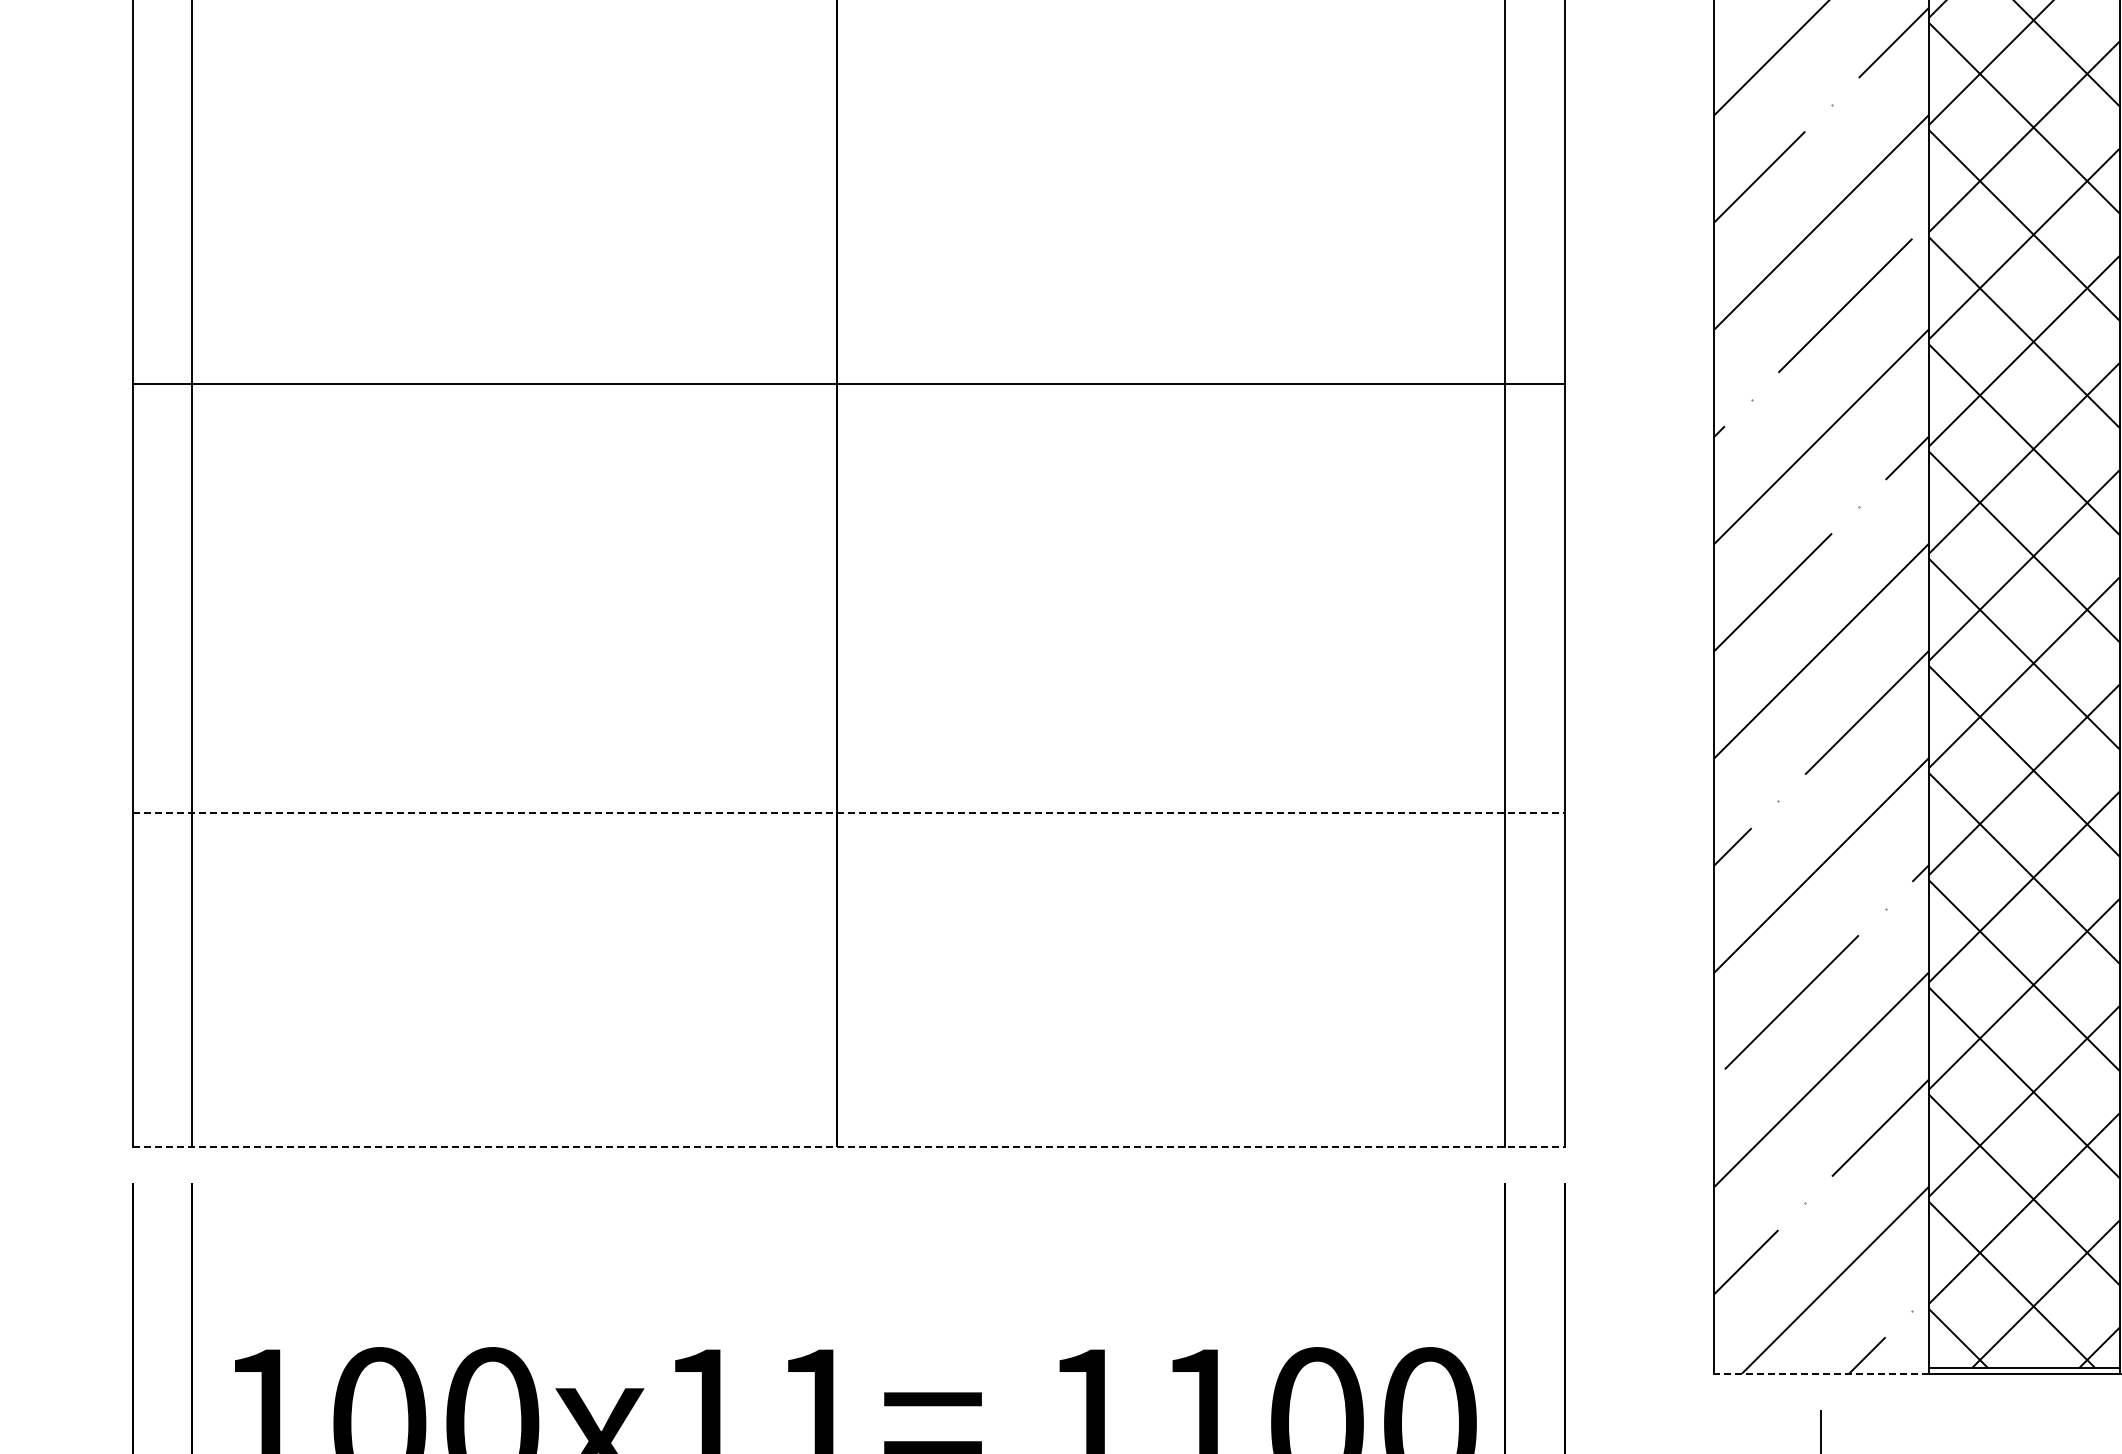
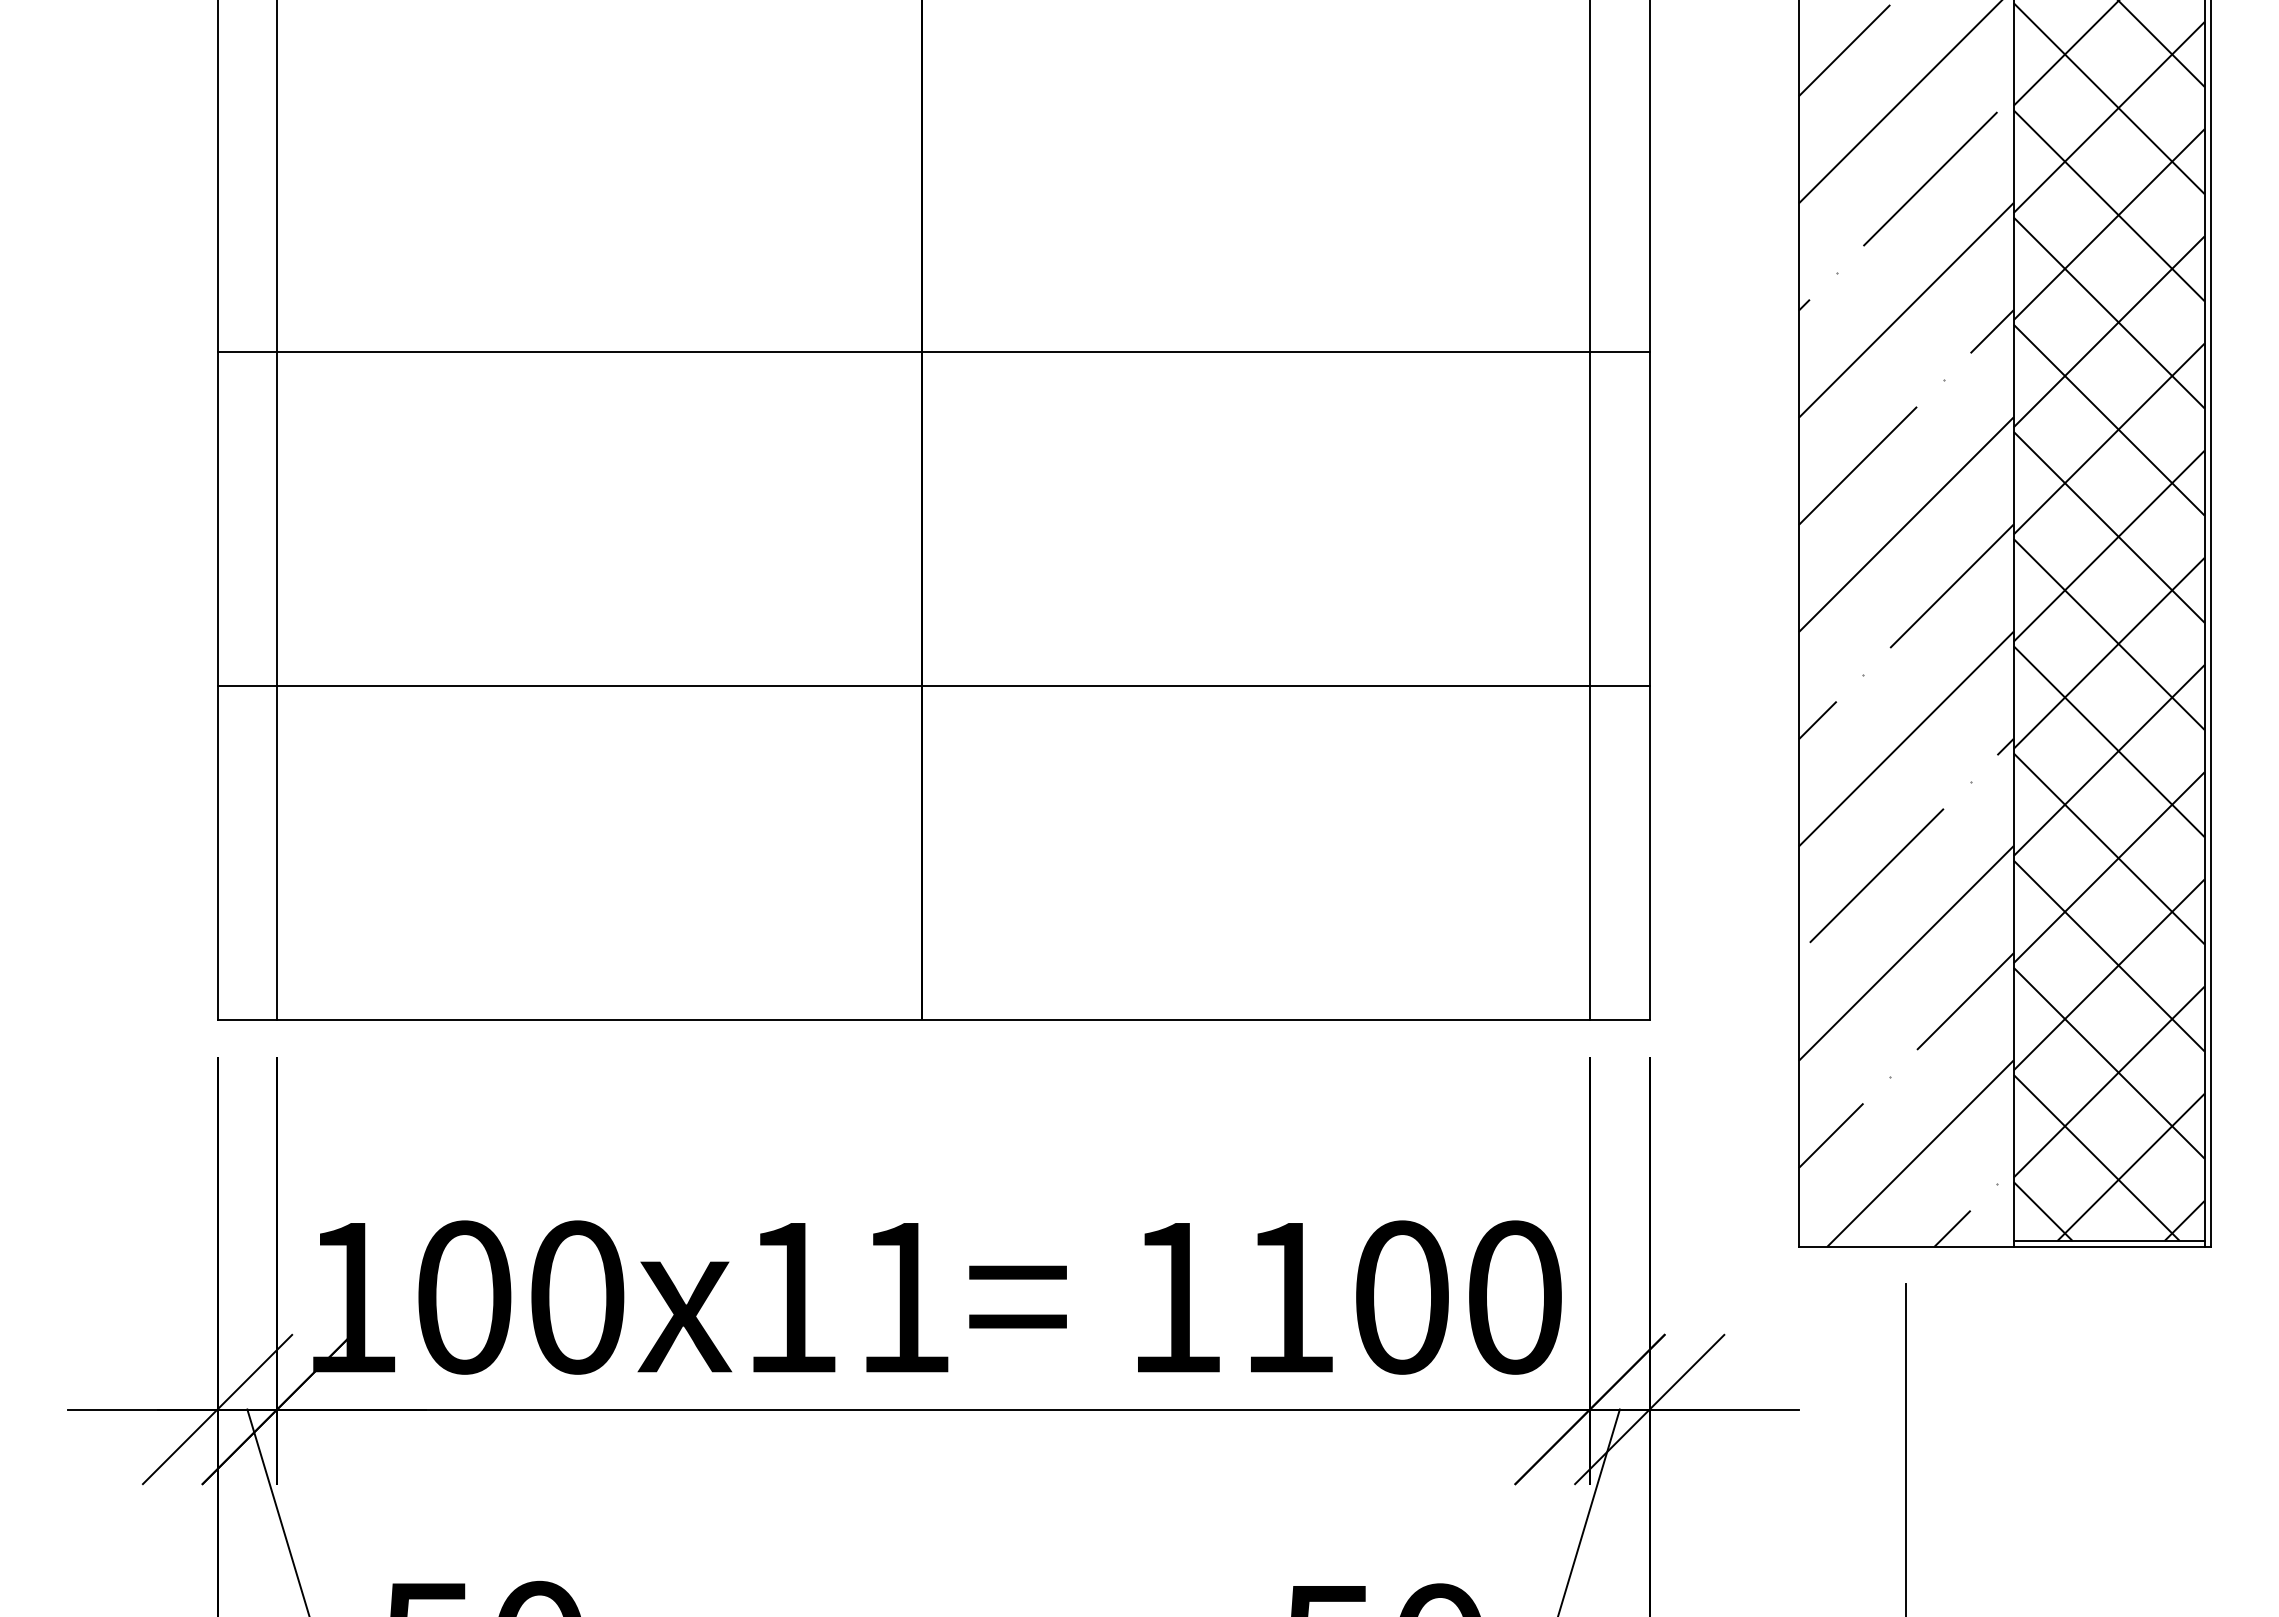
line: (848, 384) -> (933, 351), moved
line: (849, 813) -> (934, 686), dashed -> solid
line: (849, 1147) -> (934, 1020), dashed -> solid
line: (1820, 1373) -> (1905, 1246), dashed -> solid

